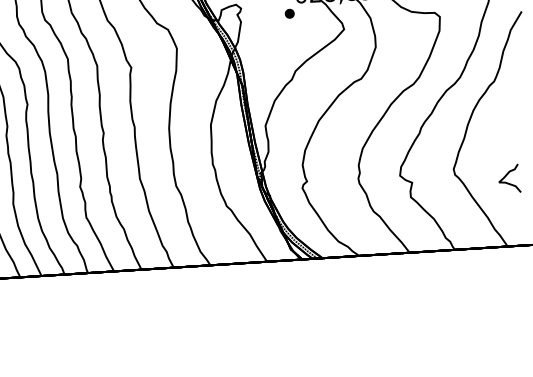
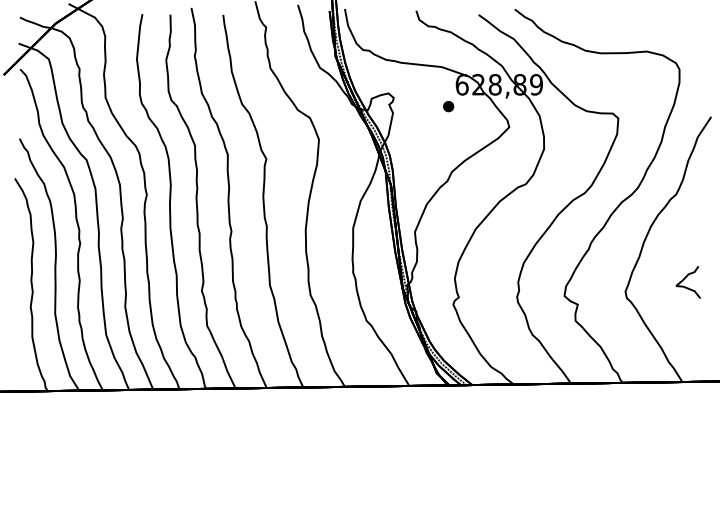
part: (508, 178) -> (687, 282), moved

